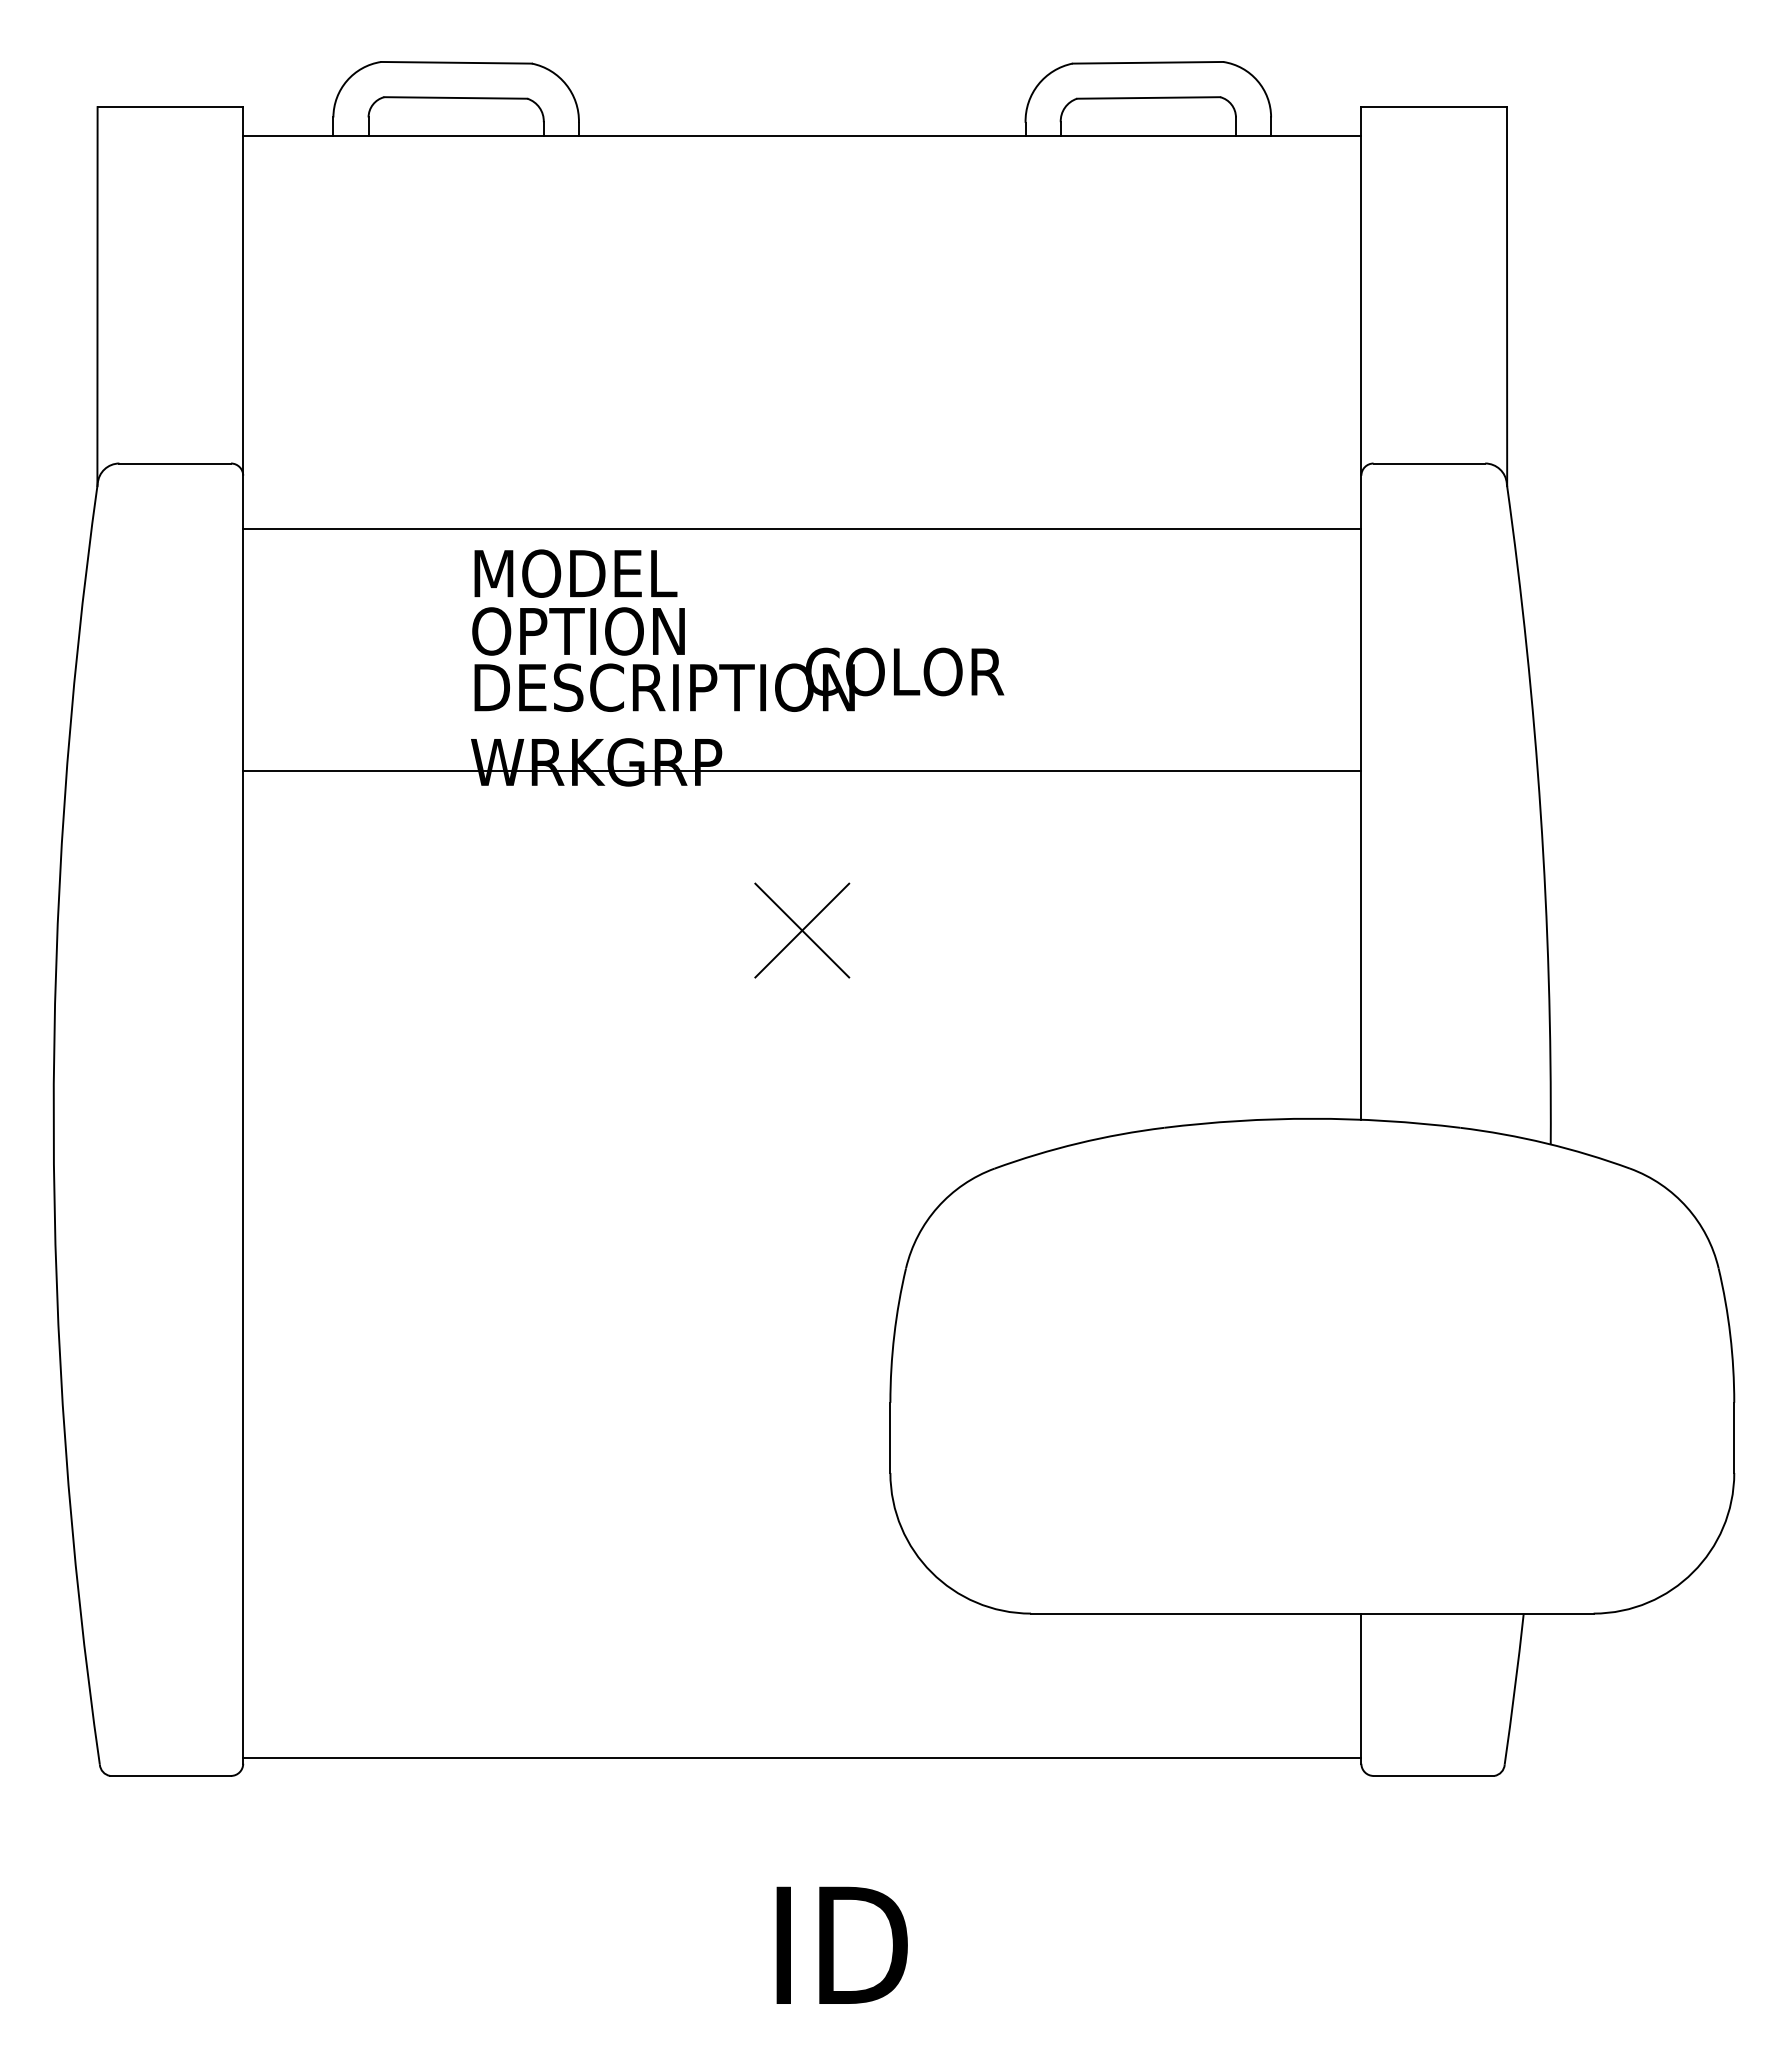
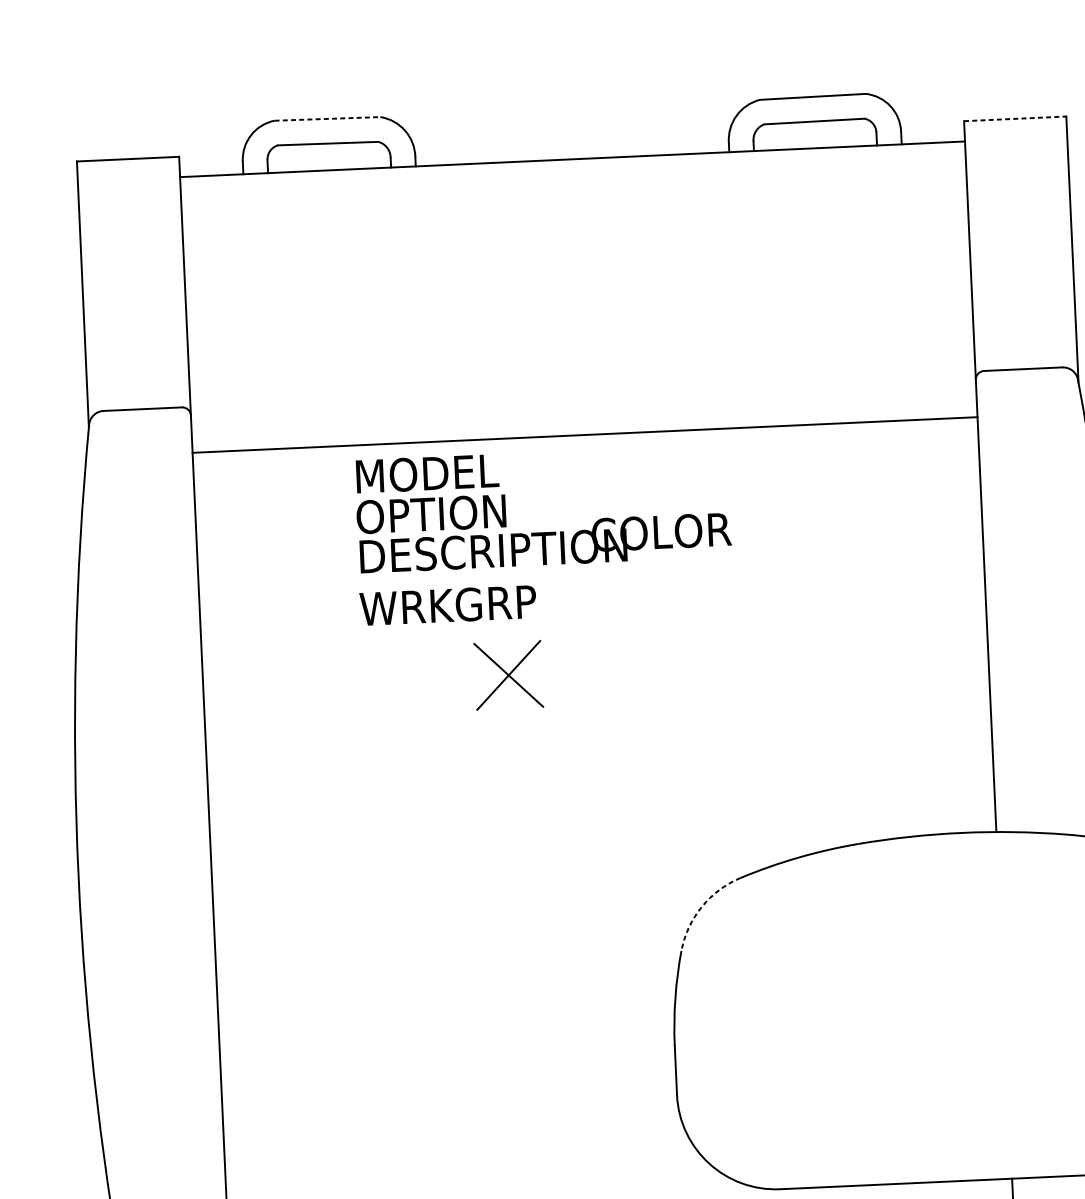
line: (457, 62) -> (328, 118), solid -> dashed
line: (1434, 107) -> (1015, 119), solid -> dashed
line: (802, 770) -> (592, 604), removed
part: (802, 930) -> (508, 675), moved
arc: (937, 1207) -> (701, 907), solid -> dashed

